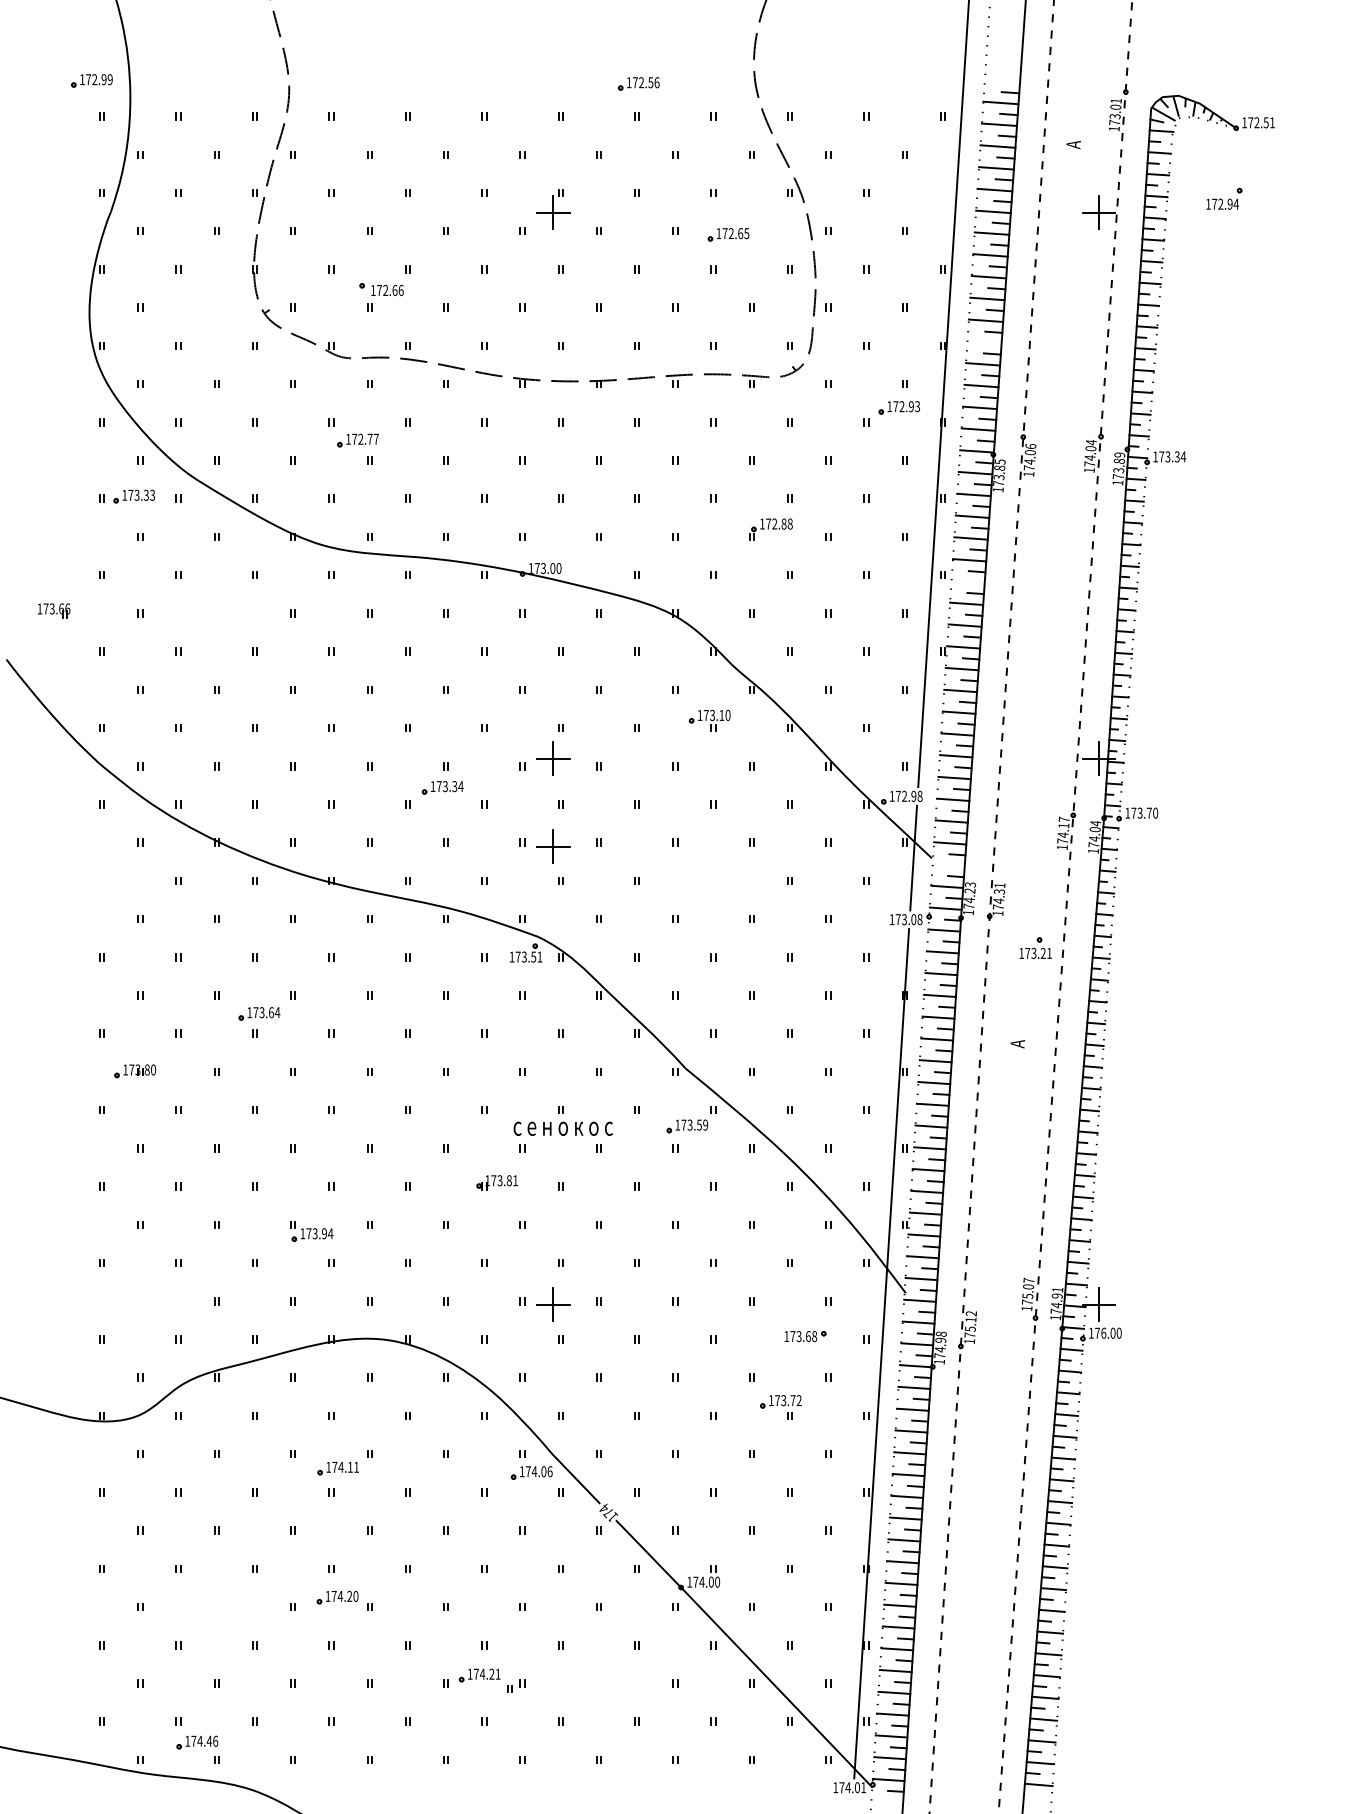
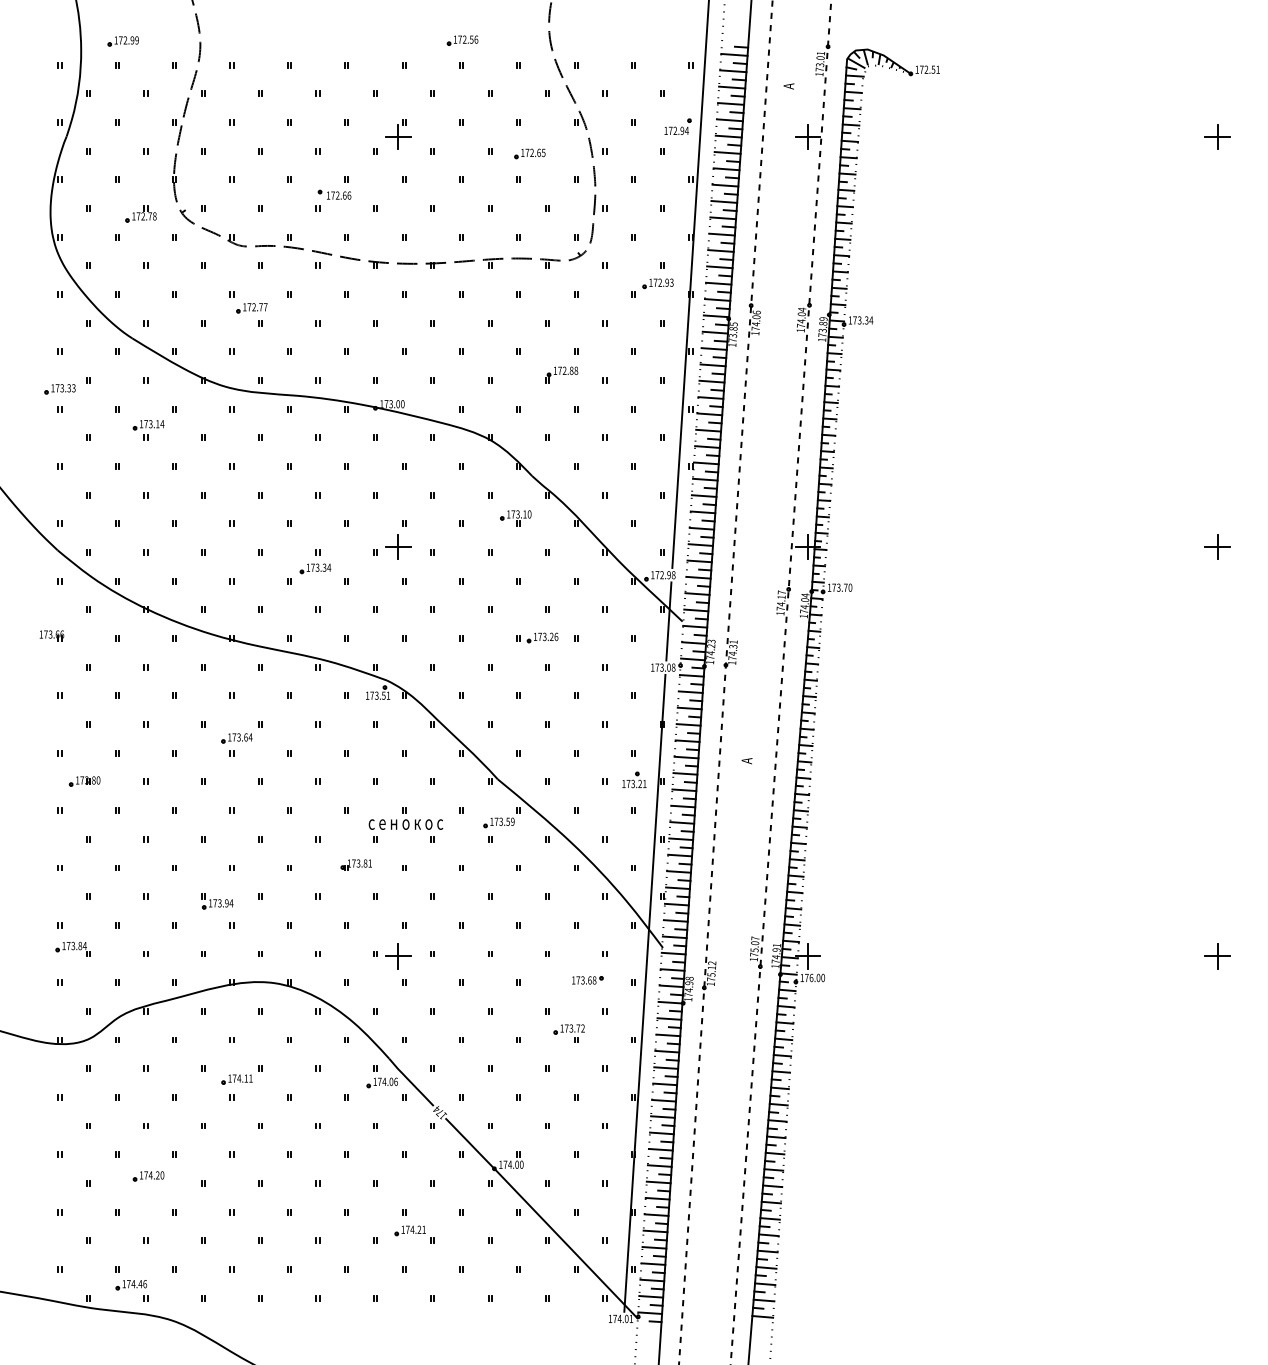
part: (90, 81) -> (122, 41), moved
part: (1223, 198) -> (677, 126), moved
part: (381, 289) -> (334, 194), moved
part: (209, 314) -> (140, 213), added
line: (983, 342) -> (721, 234), added
part: (133, 496) -> (59, 389), moved
line: (967, 582) -> (709, 414), added
part: (220, 603) -> (148, 430), added
part: (53, 610) -> (51, 635), moved
part: (553, 846) -> (398, 612), removed
line: (949, 864) -> (695, 626), added
part: (738, 879) -> (537, 637), added
part: (1035, 947) -> (634, 779), moved
part: (258, 1014) -> (236, 738), moved
part: (118, 1293) -> (72, 948), added
part: (337, 1597) -> (148, 1176), moved
part: (485, 1680) -> (414, 1234), moved

